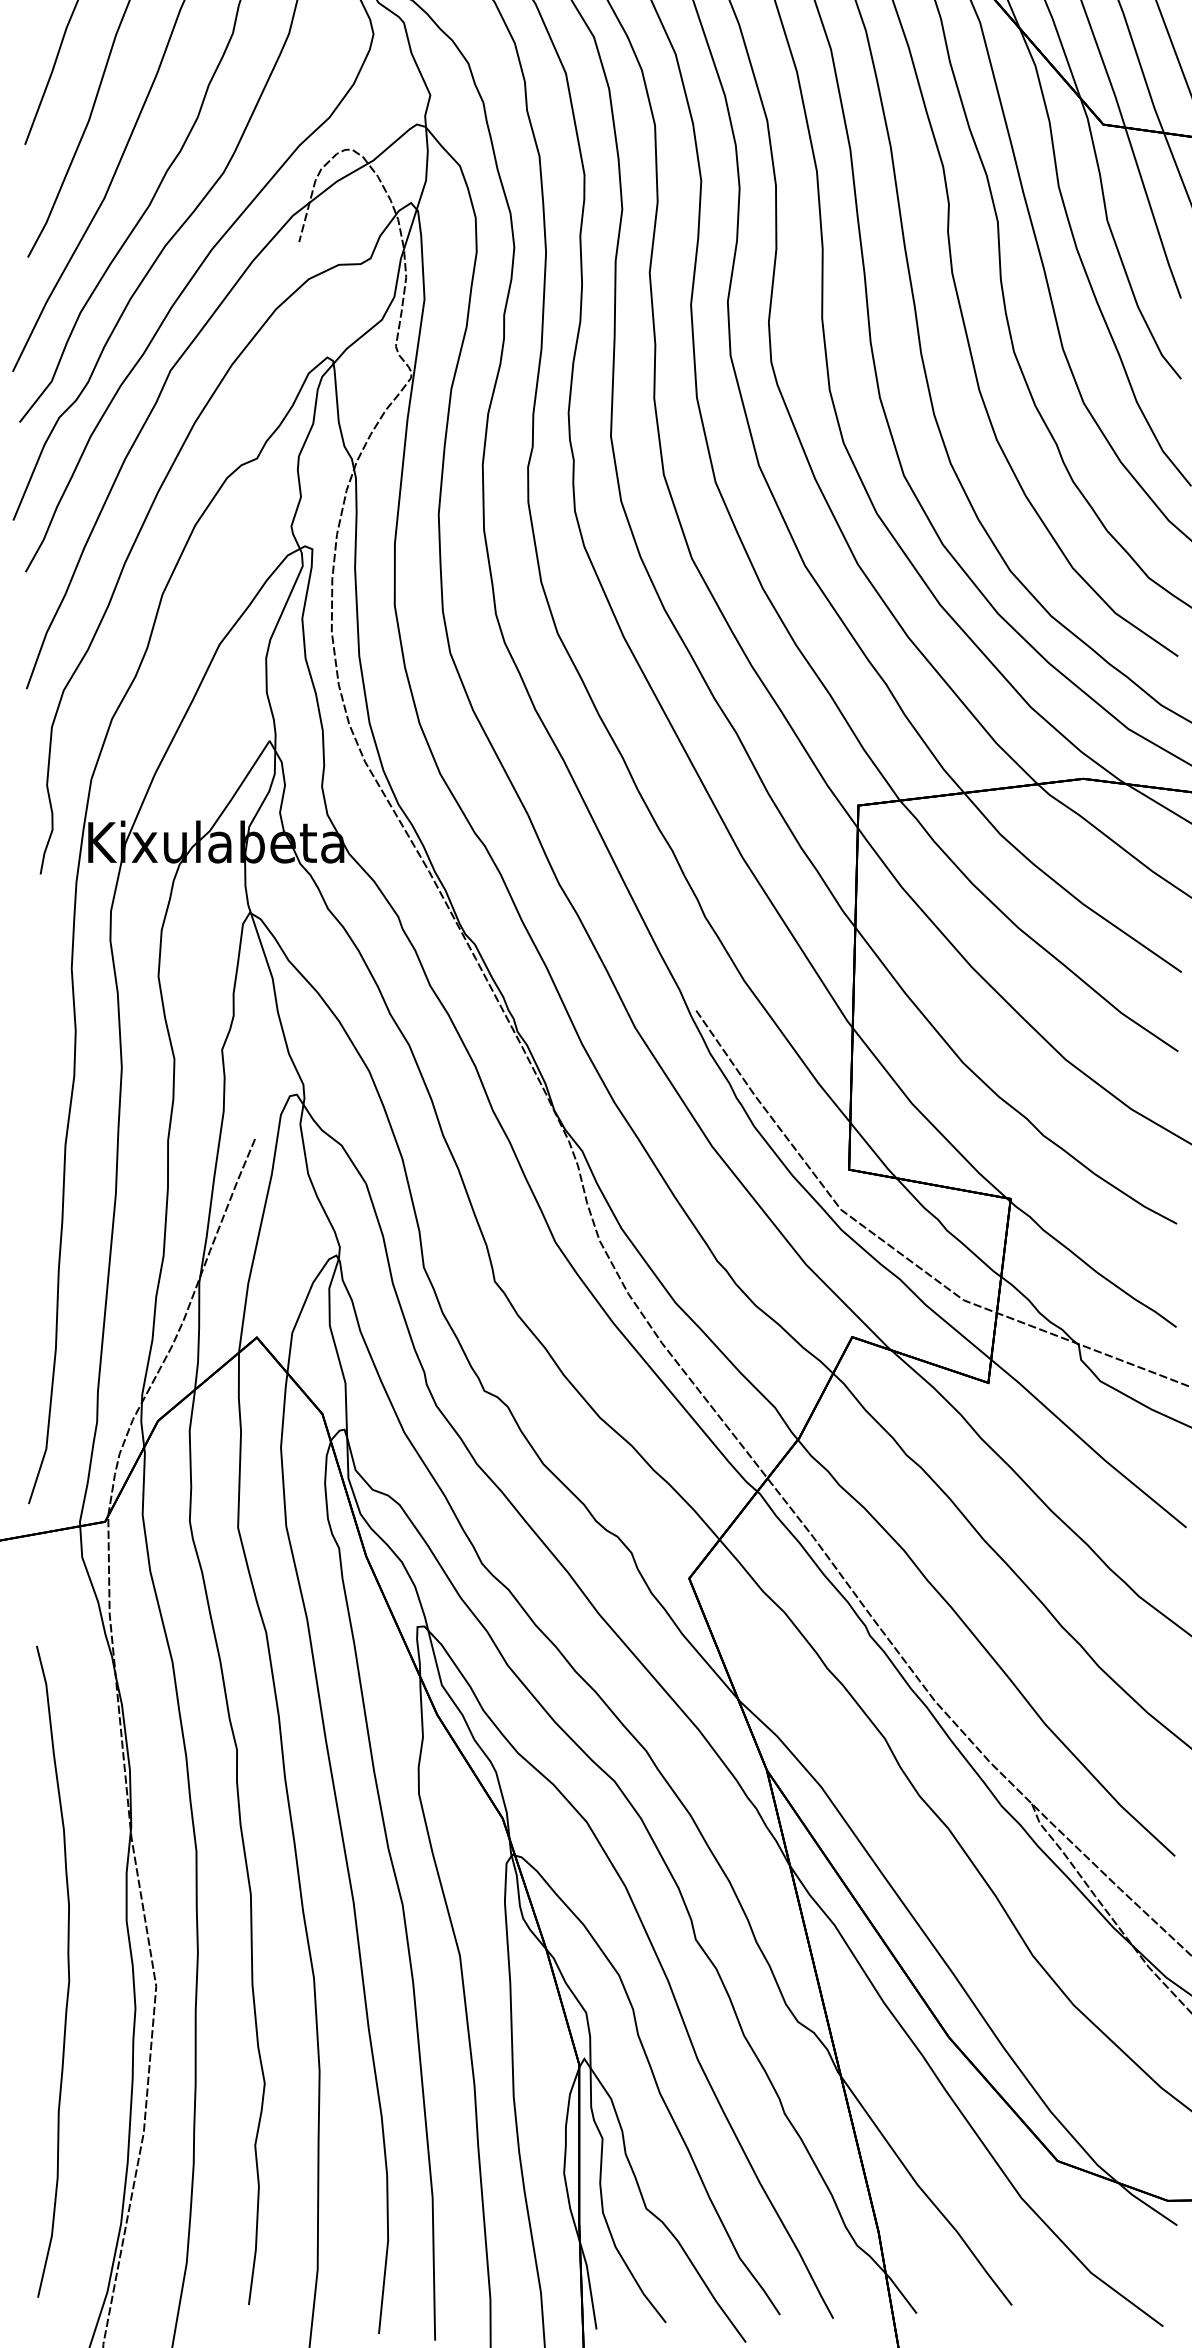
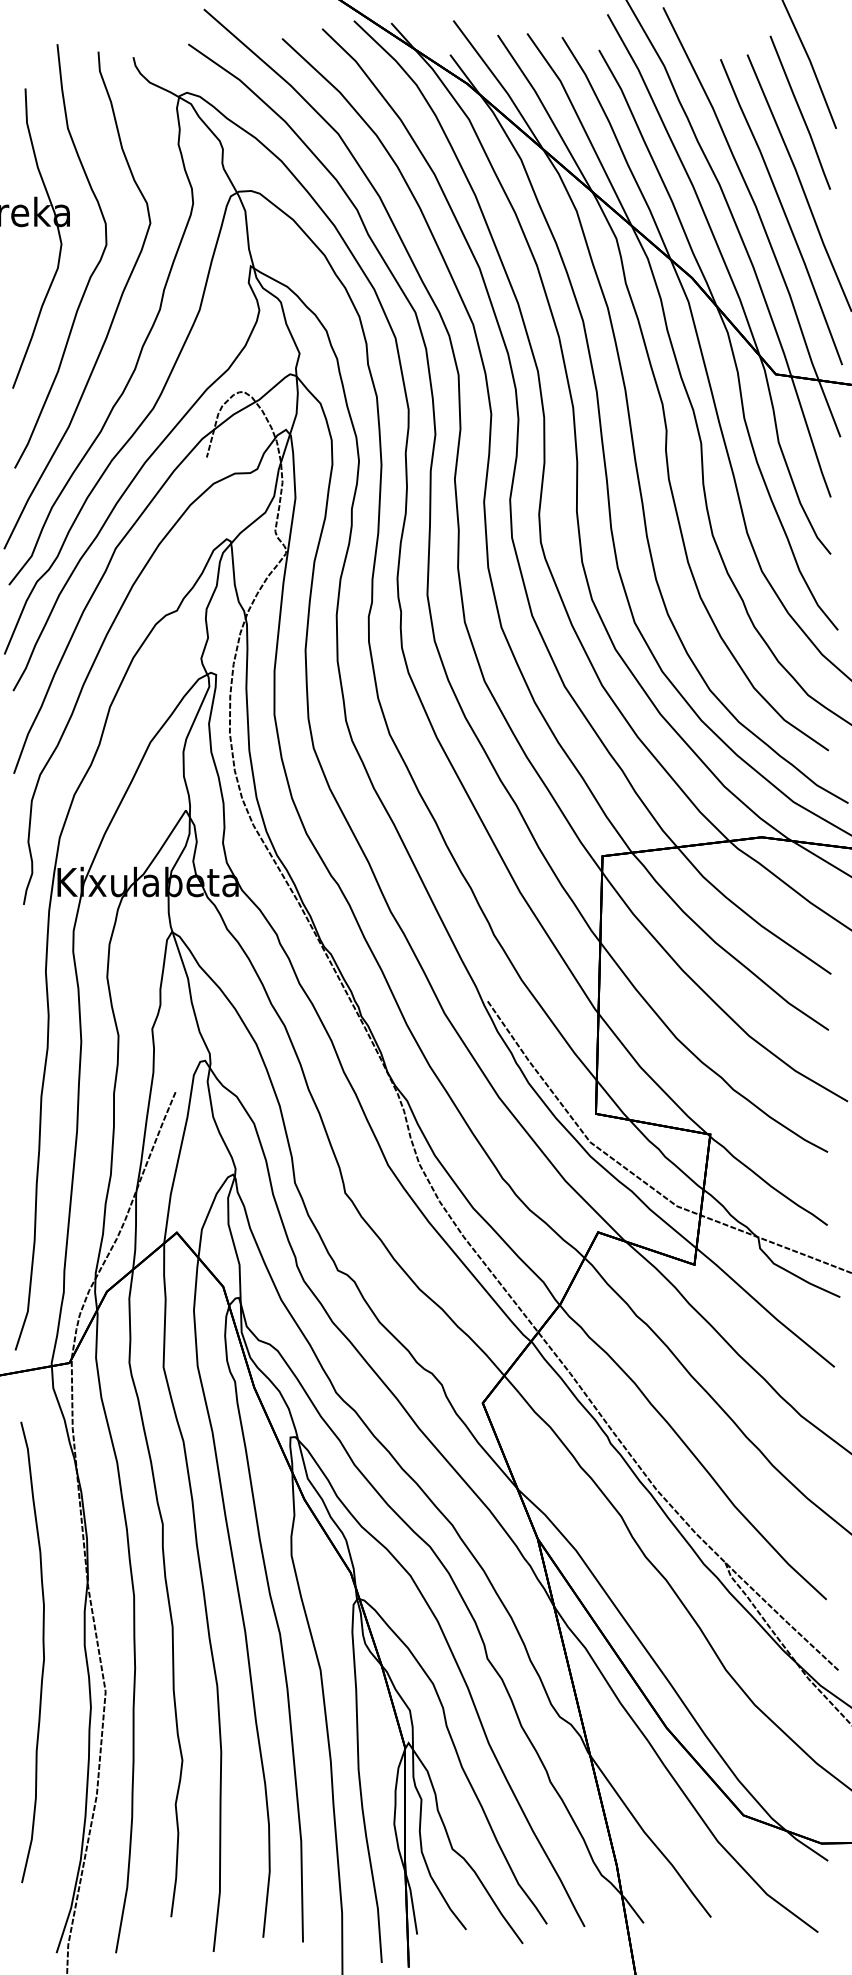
curve: (66, 1969) -> (42, 1650), moved

